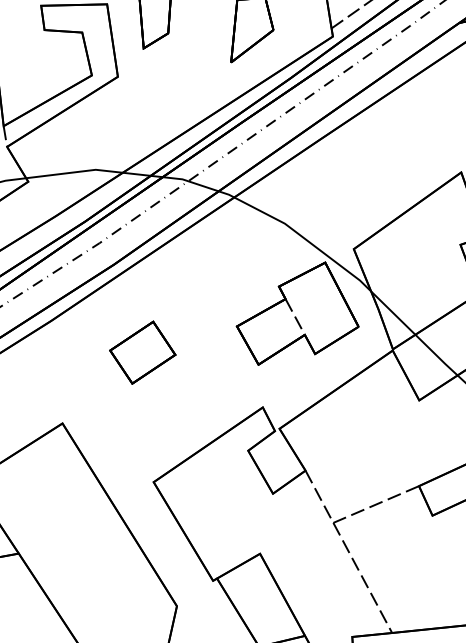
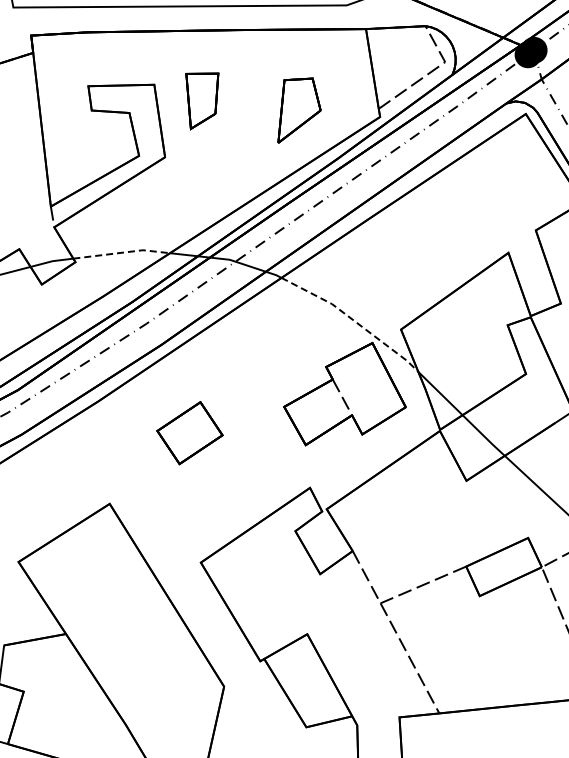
line: (75, 172) -> (122, 252), solid -> dashed
line: (306, 240) -> (353, 320), solid -> dashed

